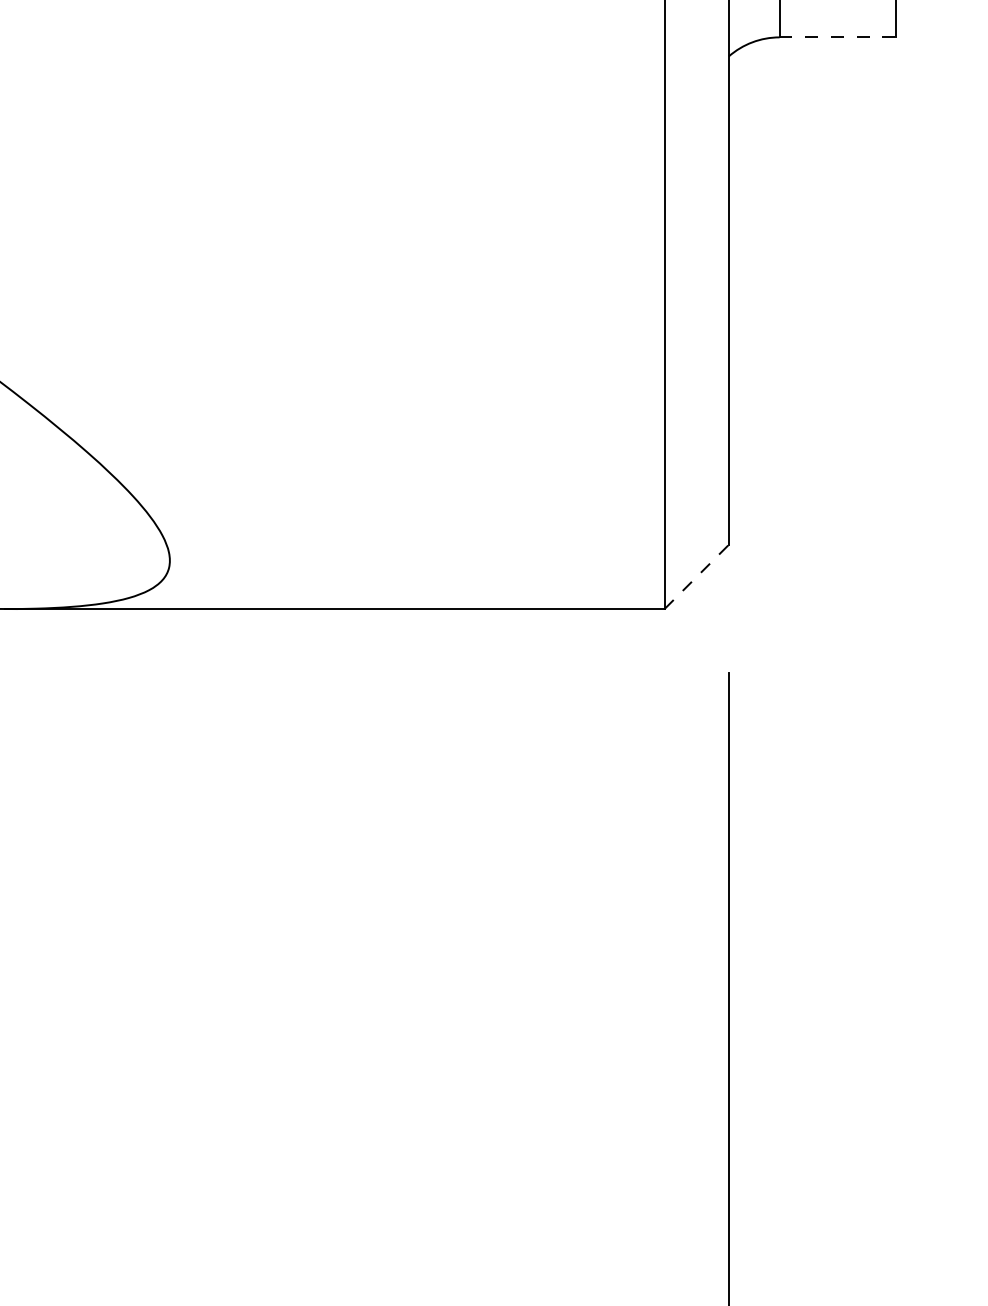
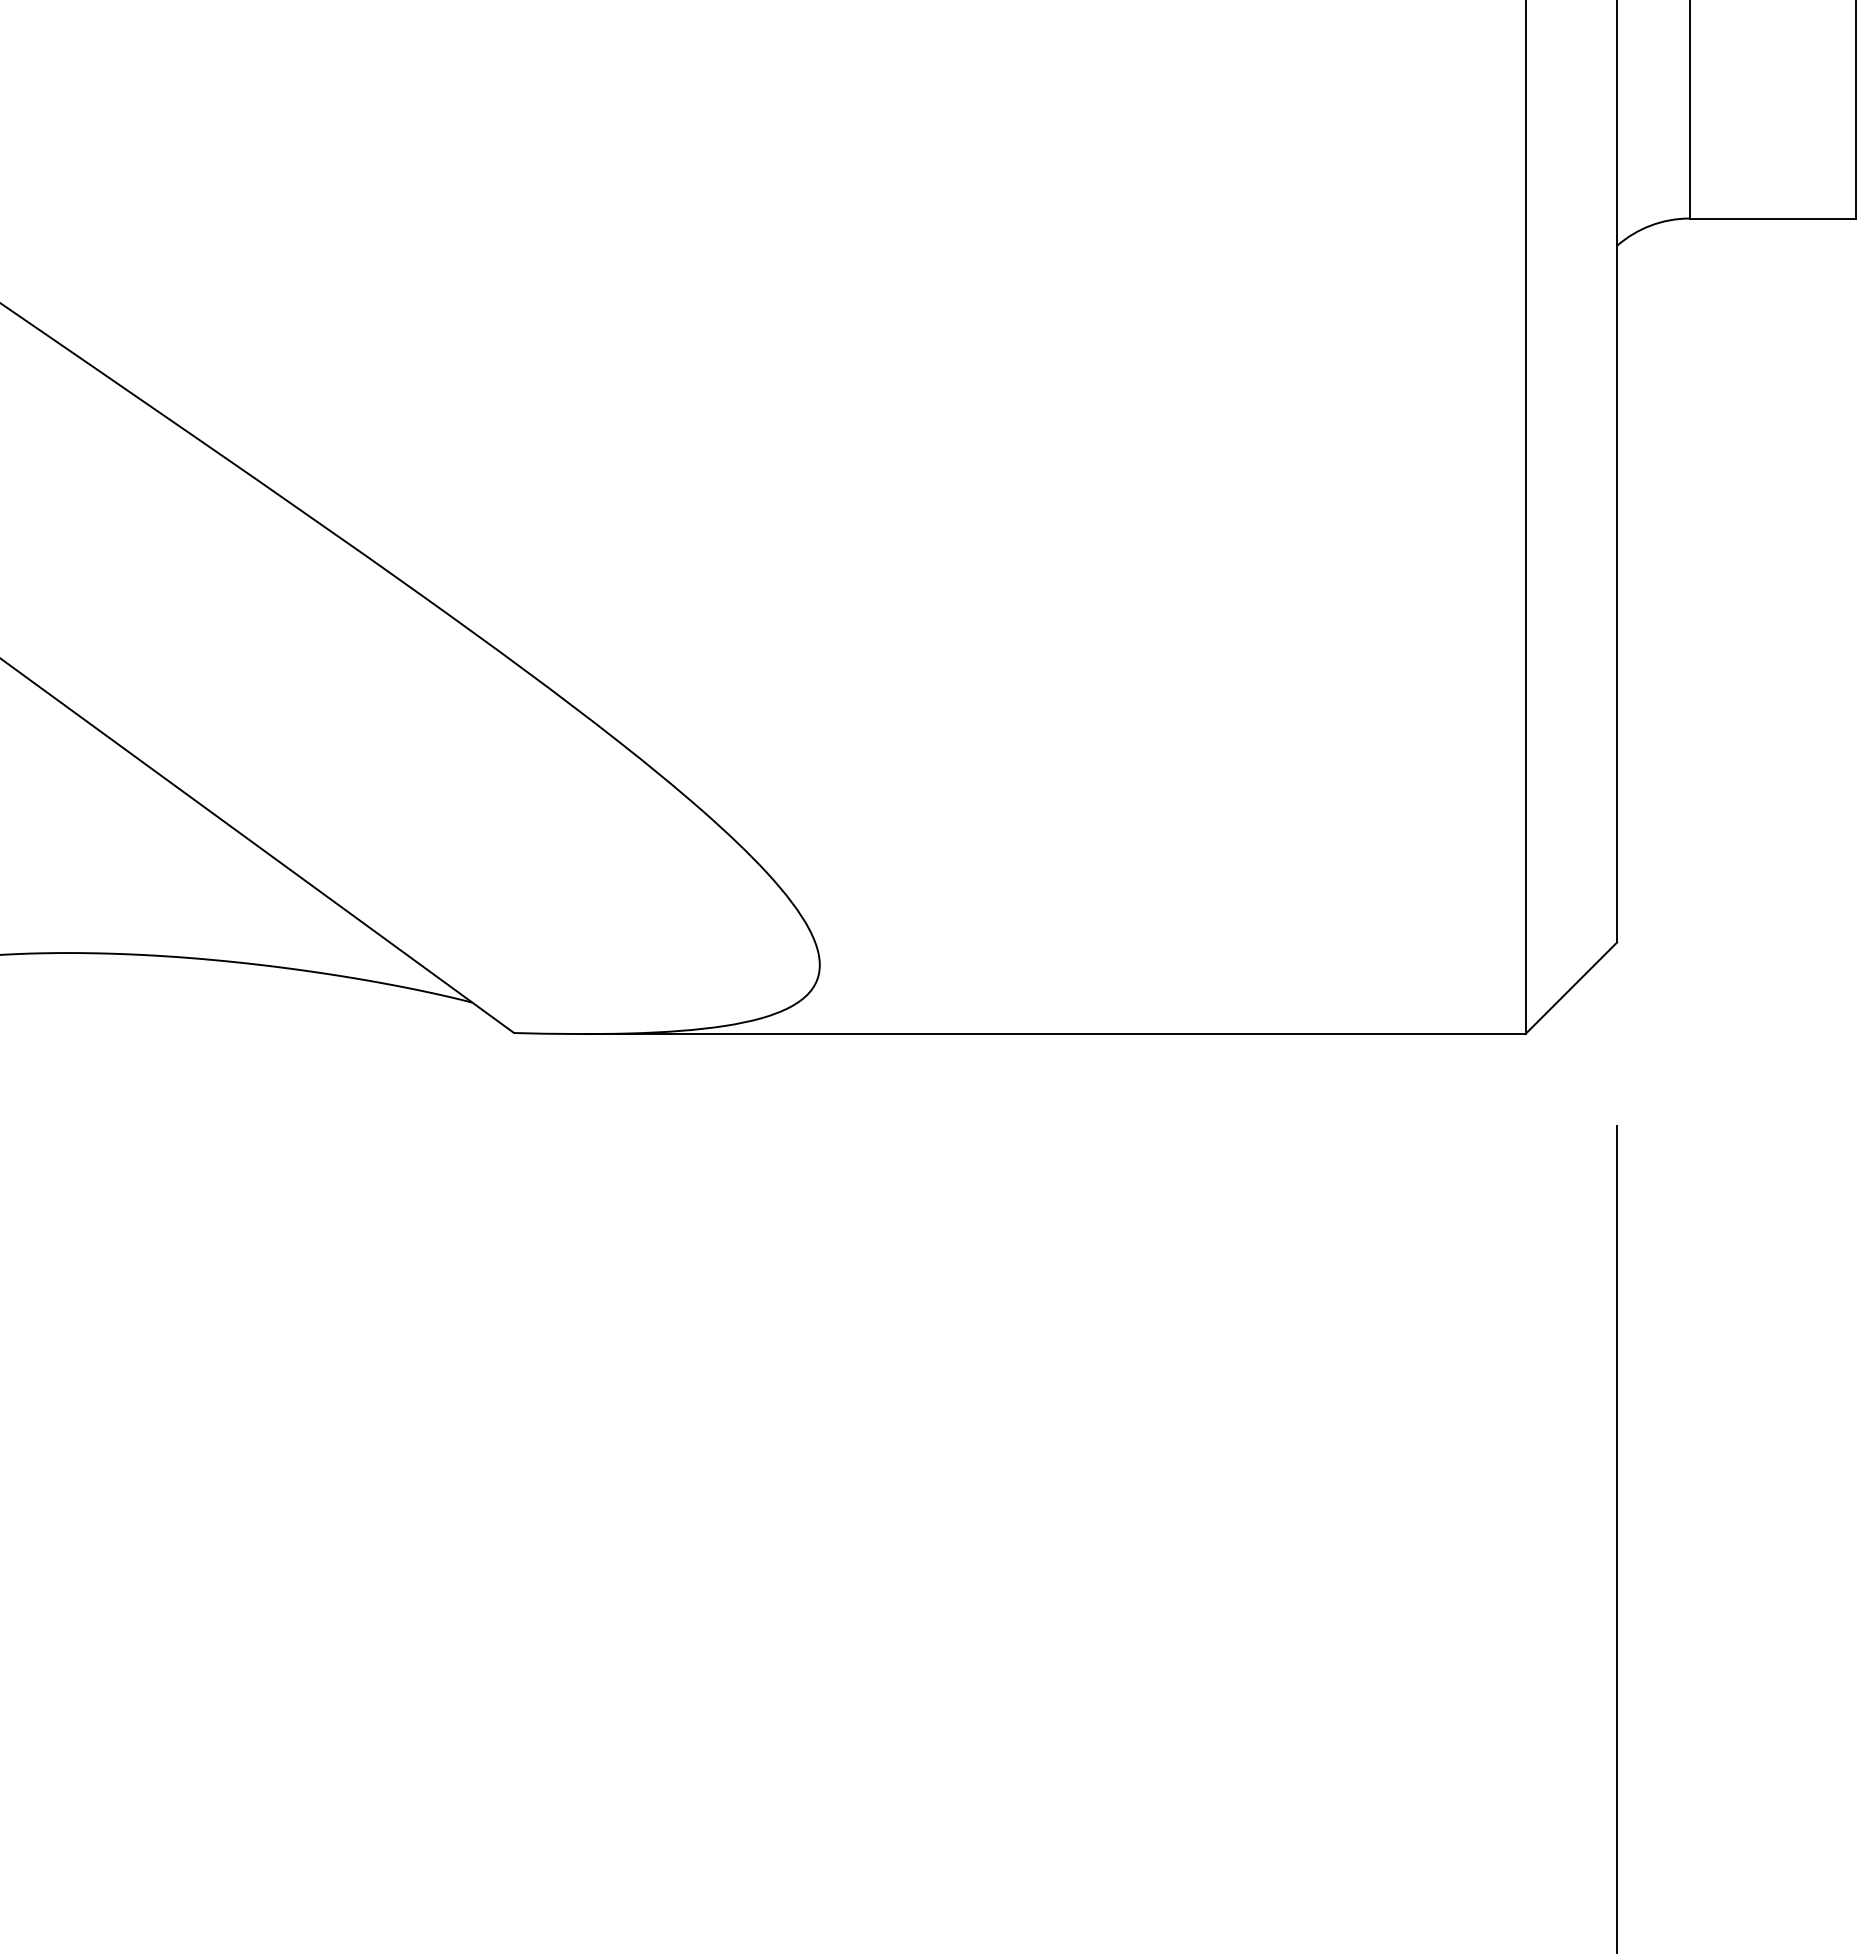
line: (838, 37) -> (1773, 218), dashed -> solid
line: (696, 577) -> (1571, 988), dashed -> solid

